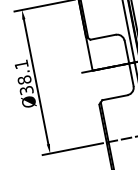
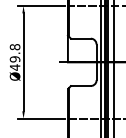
text: (23, 77) -> (14, 57), Ø38.1 -> Ø49.8

